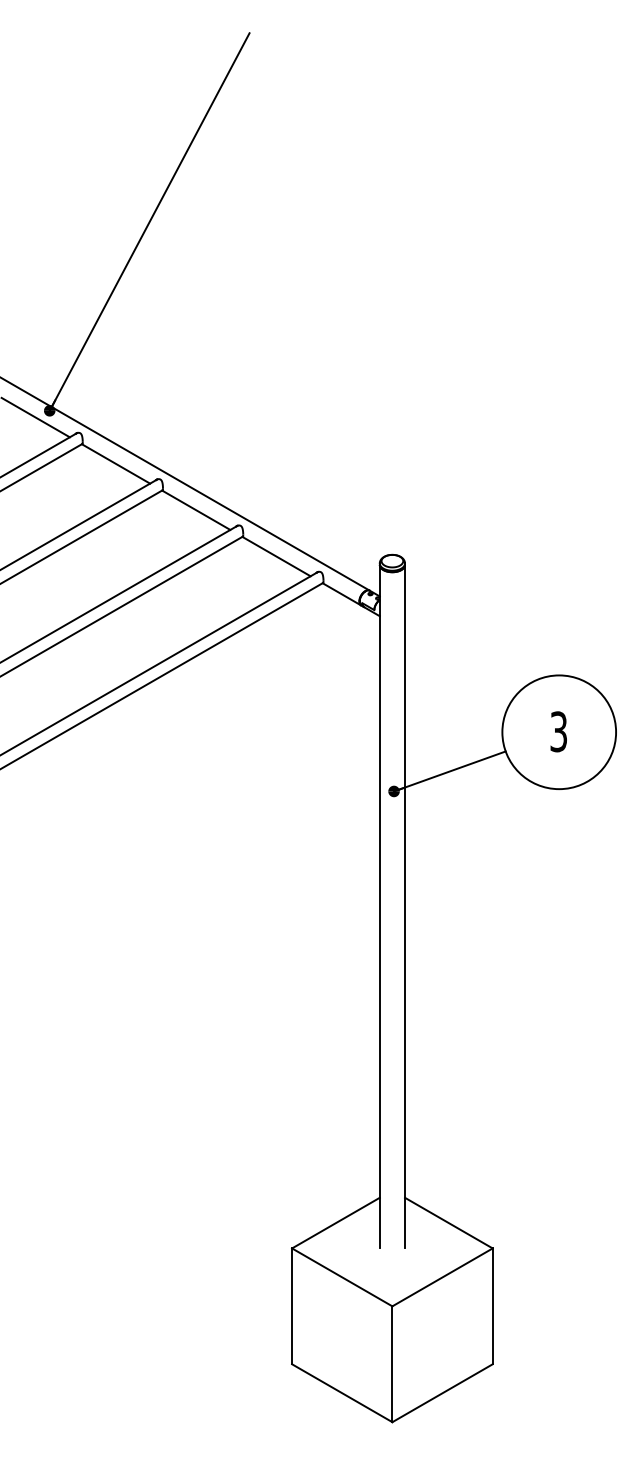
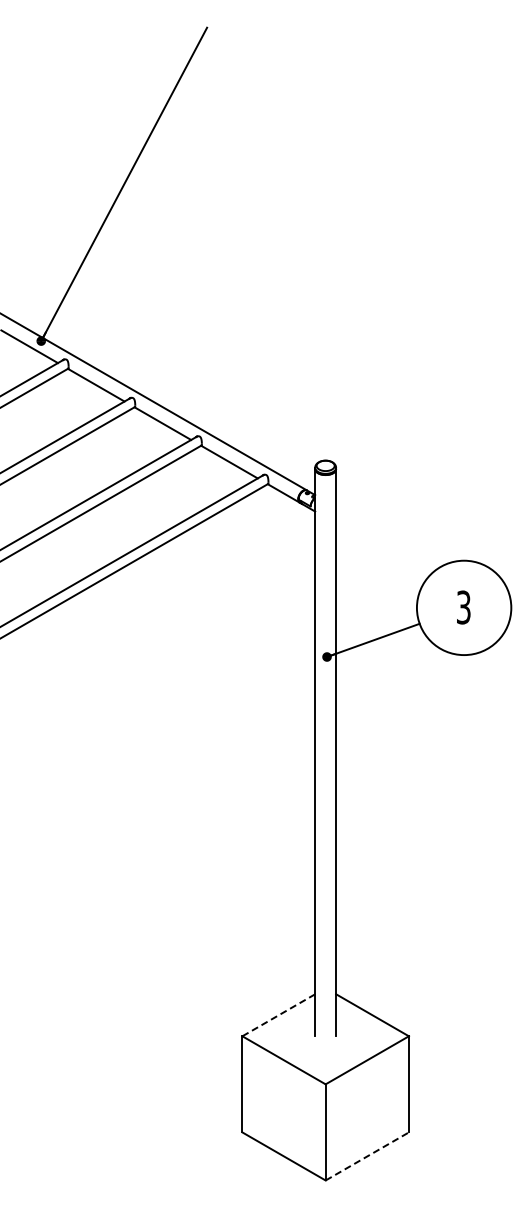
line: (335, 1223) -> (278, 1015), solid -> dashed
line: (442, 1393) -> (367, 1156), solid -> dashed

